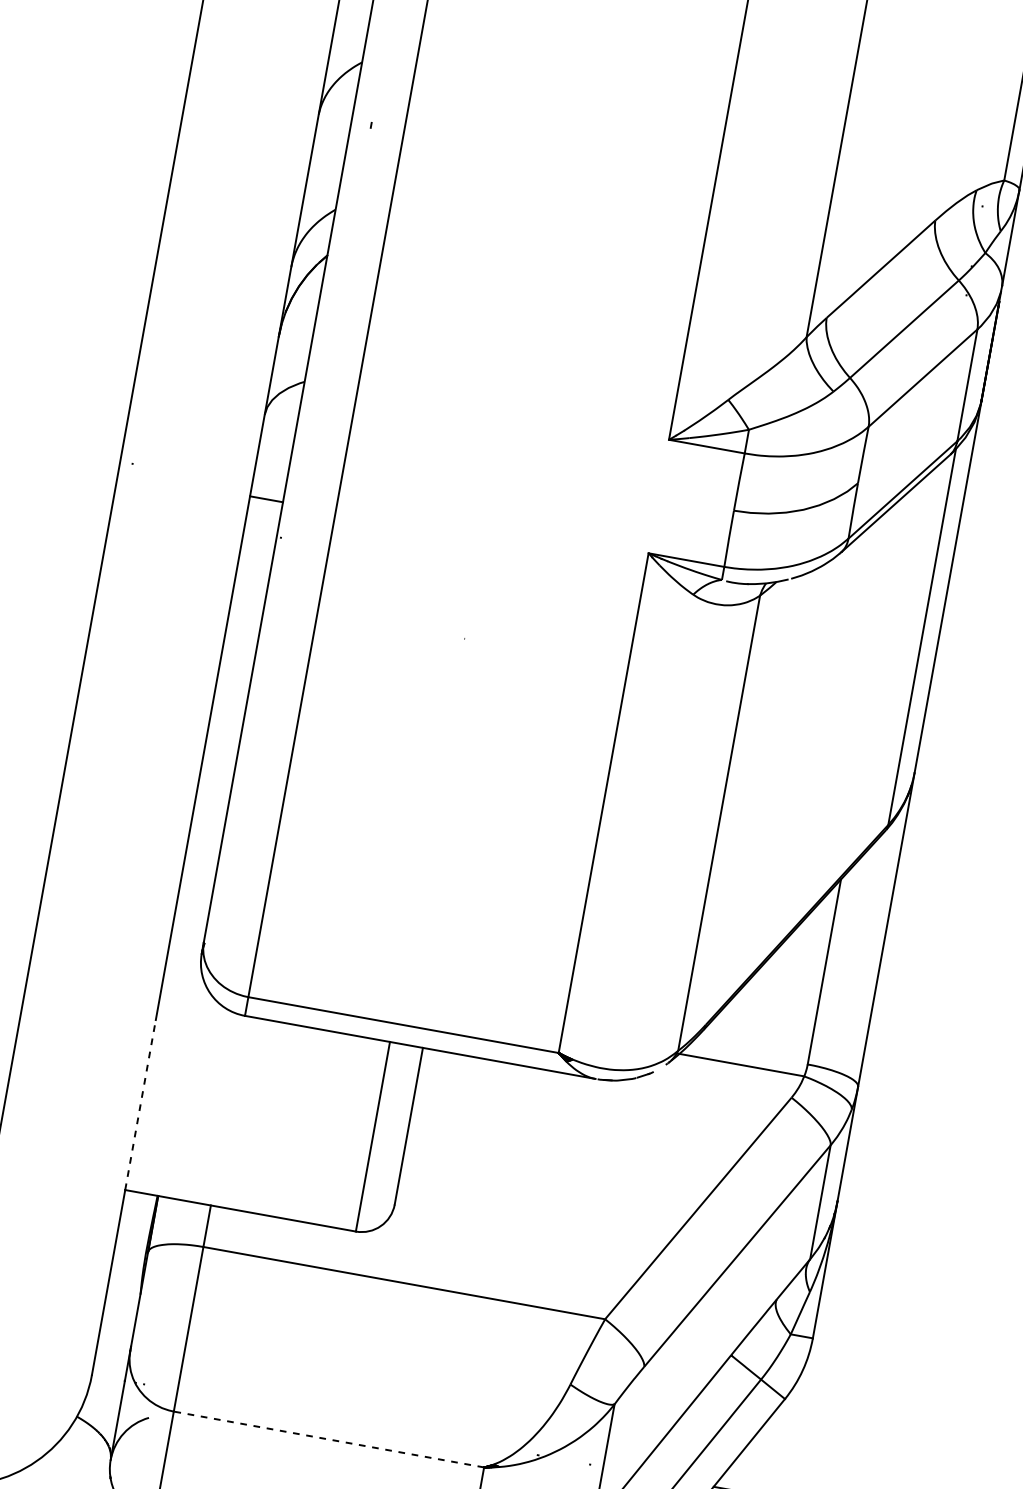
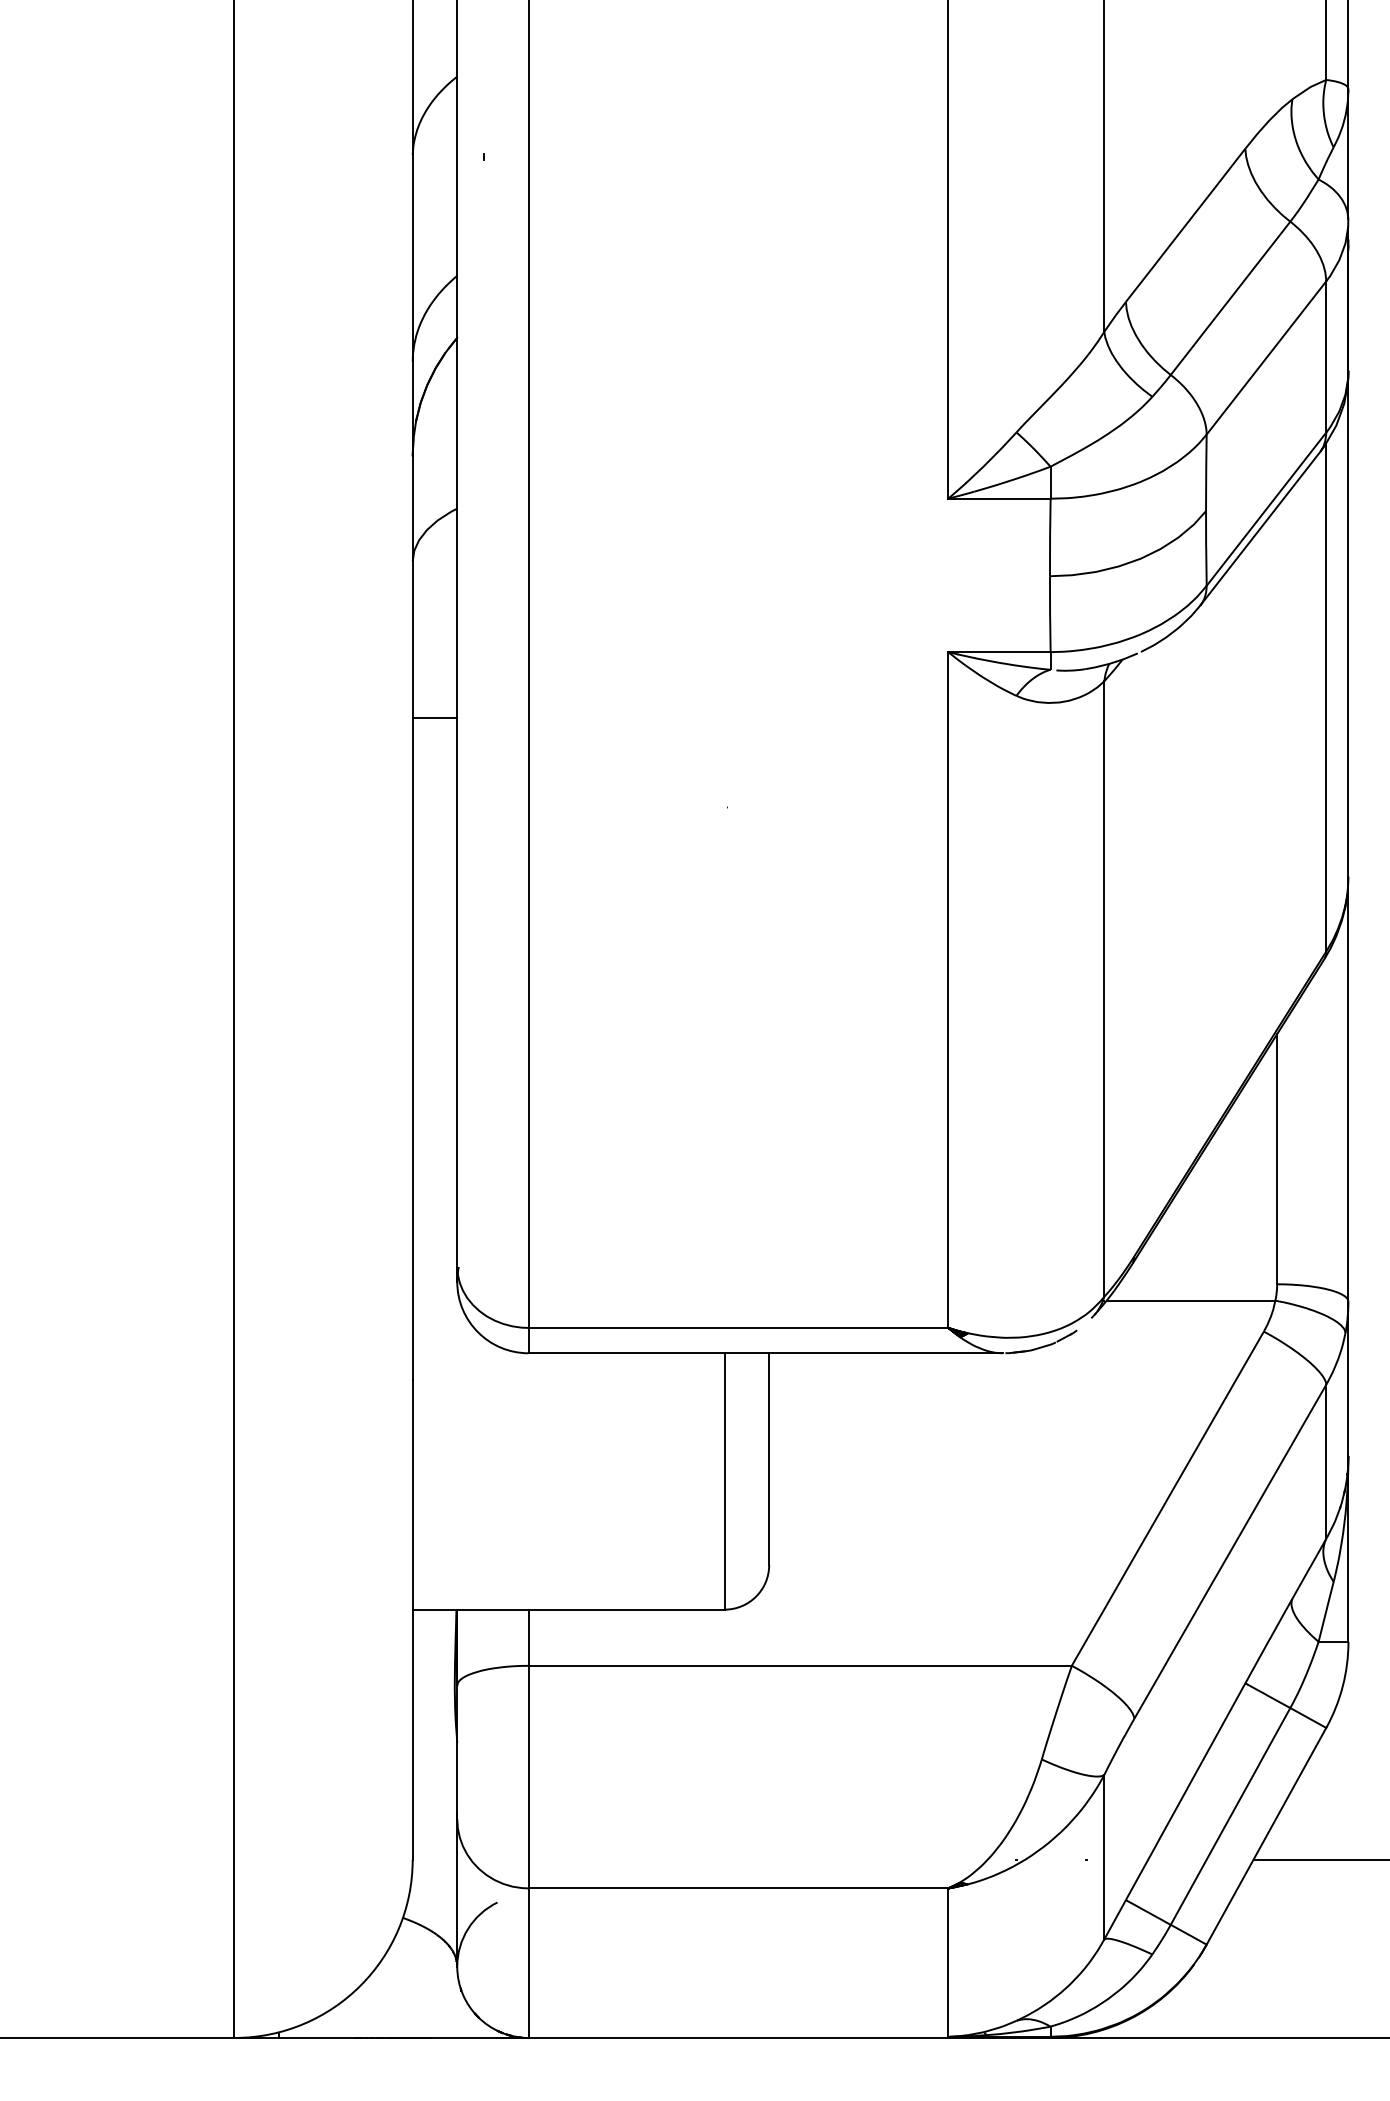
line: (266, 499) -> (434, 718), moved
line: (140, 1104) -> (412, 1494), dashed -> solid
line: (329, 1439) -> (738, 1888), dashed -> solid

